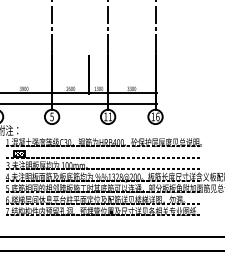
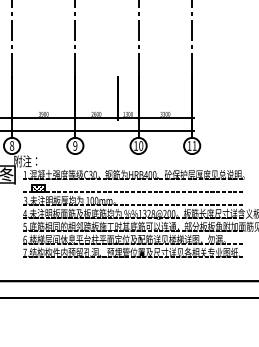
text: (52, 116) -> (75, 145), 5 -> 9
text: (110, 116) -> (141, 145), 11 -> 10
text: (157, 116) -> (194, 145), 16 -> 11

